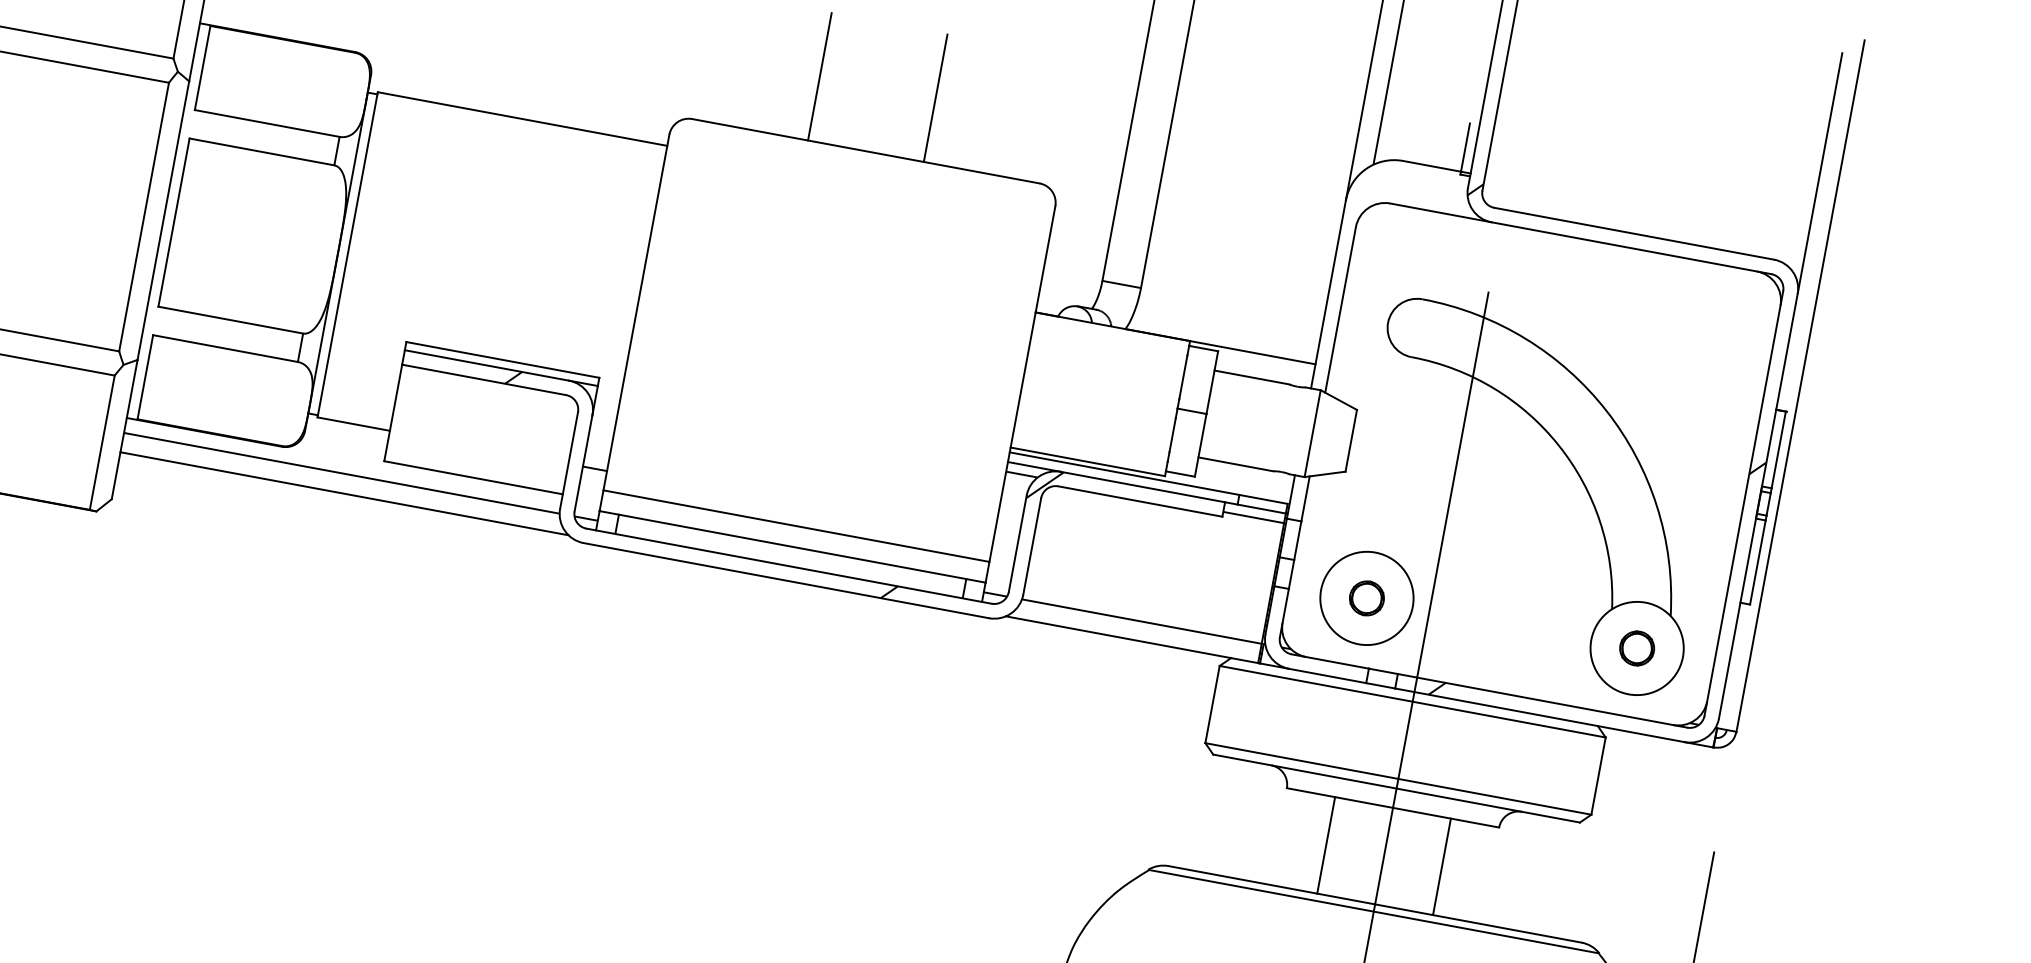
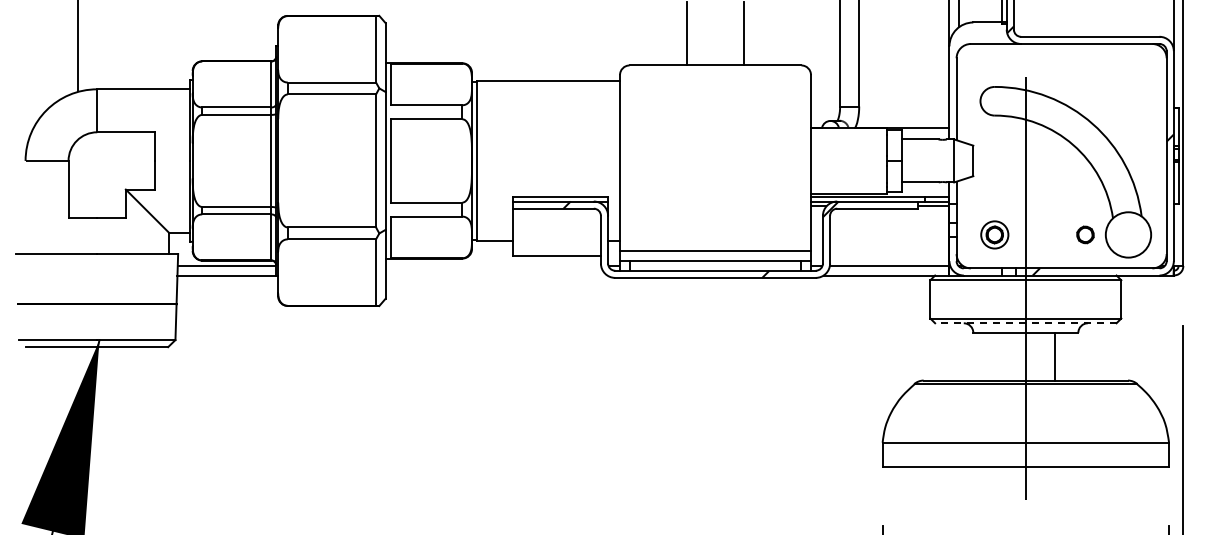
line: (342, 472) -> (493, 265), removed
line: (344, 493) -> (496, 275), removed
circle: (1366, 597) -> (994, 234), size x0.6
part: (1637, 647) -> (1085, 234), moved
line: (1395, 788) -> (1025, 323), solid -> dashed
line: (1326, 845) -> (997, 356), removed

